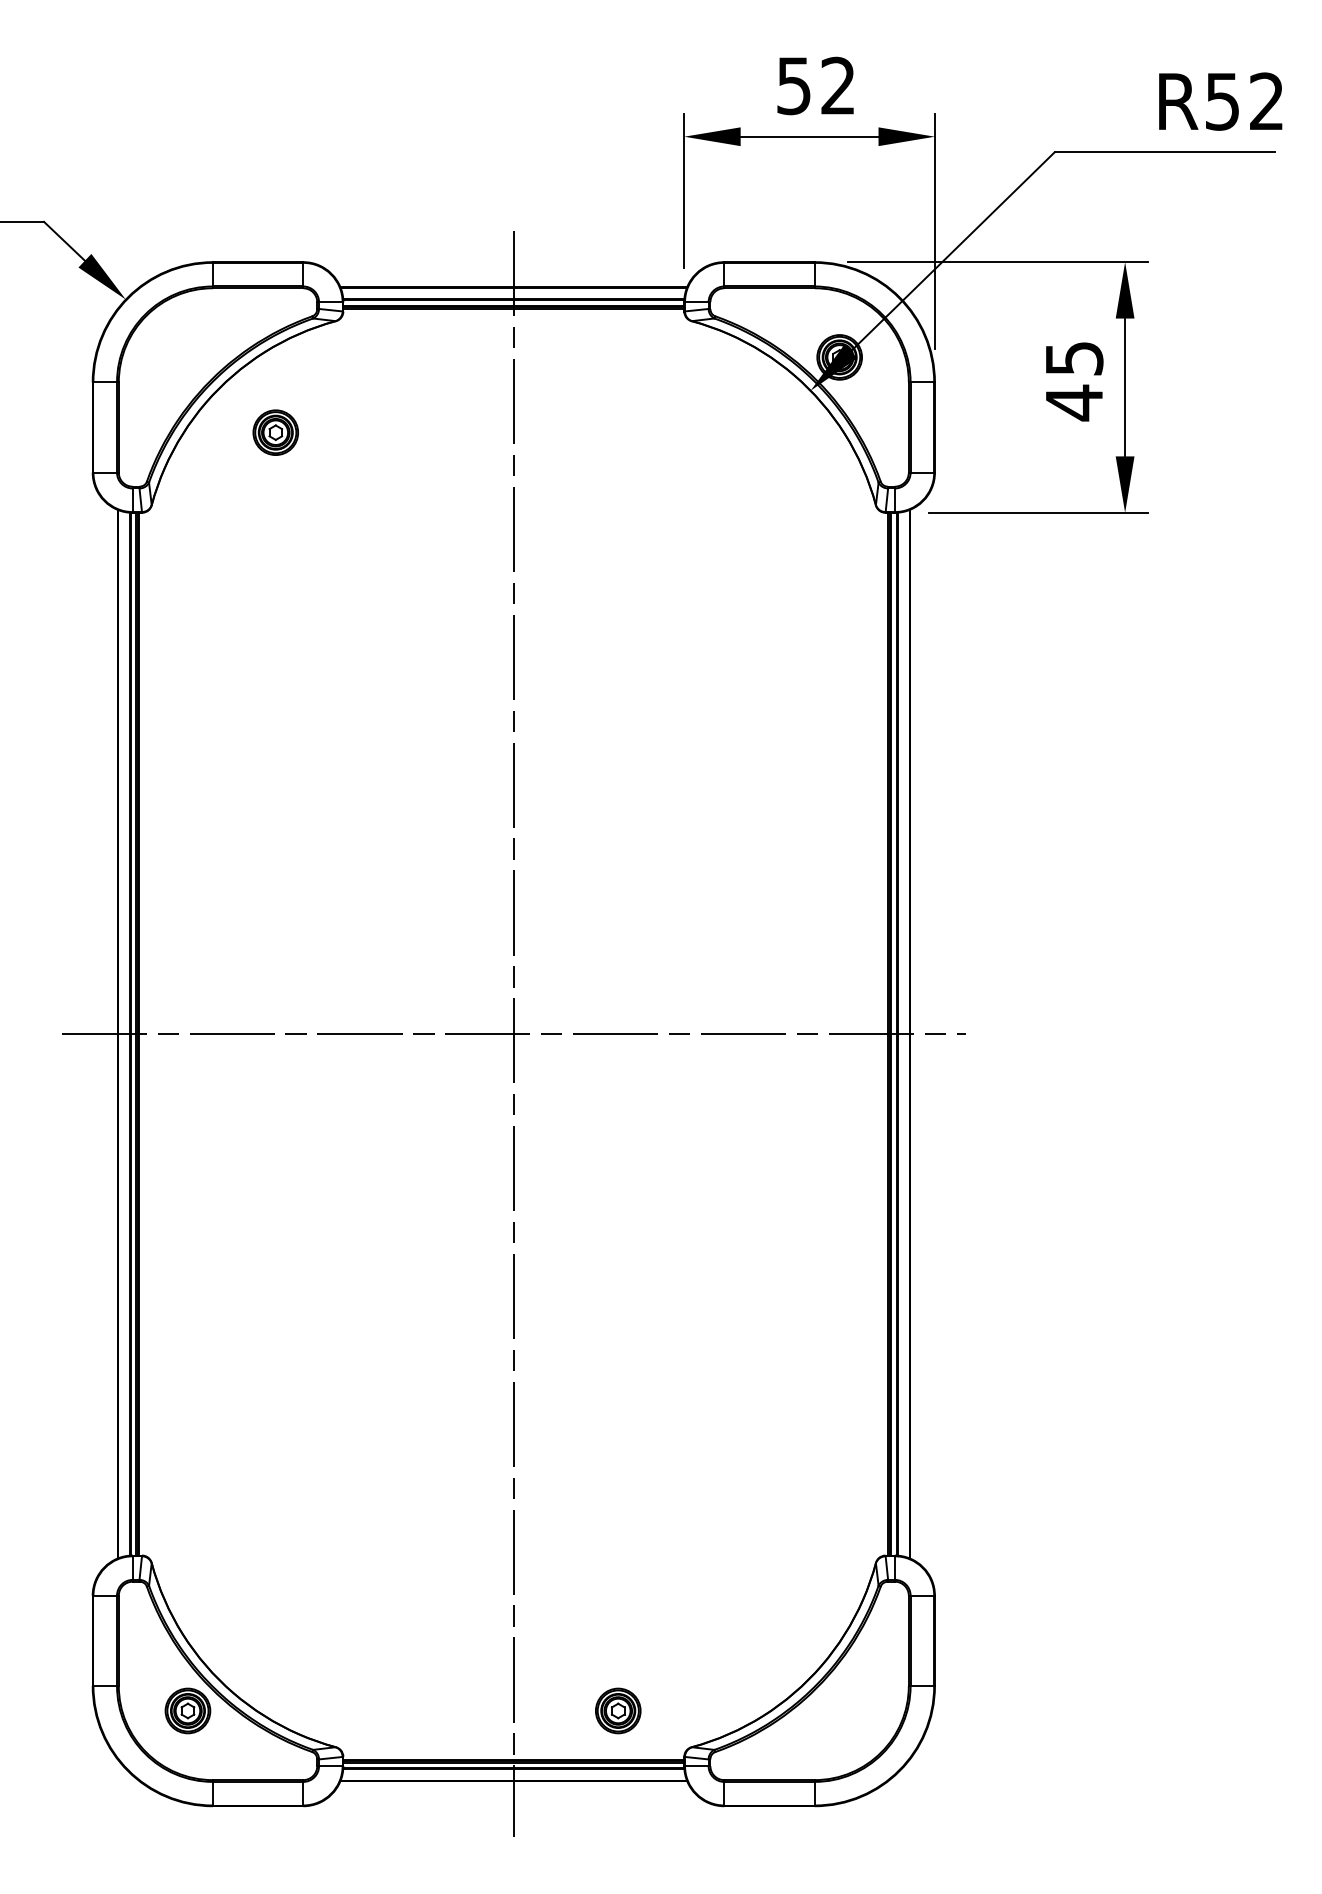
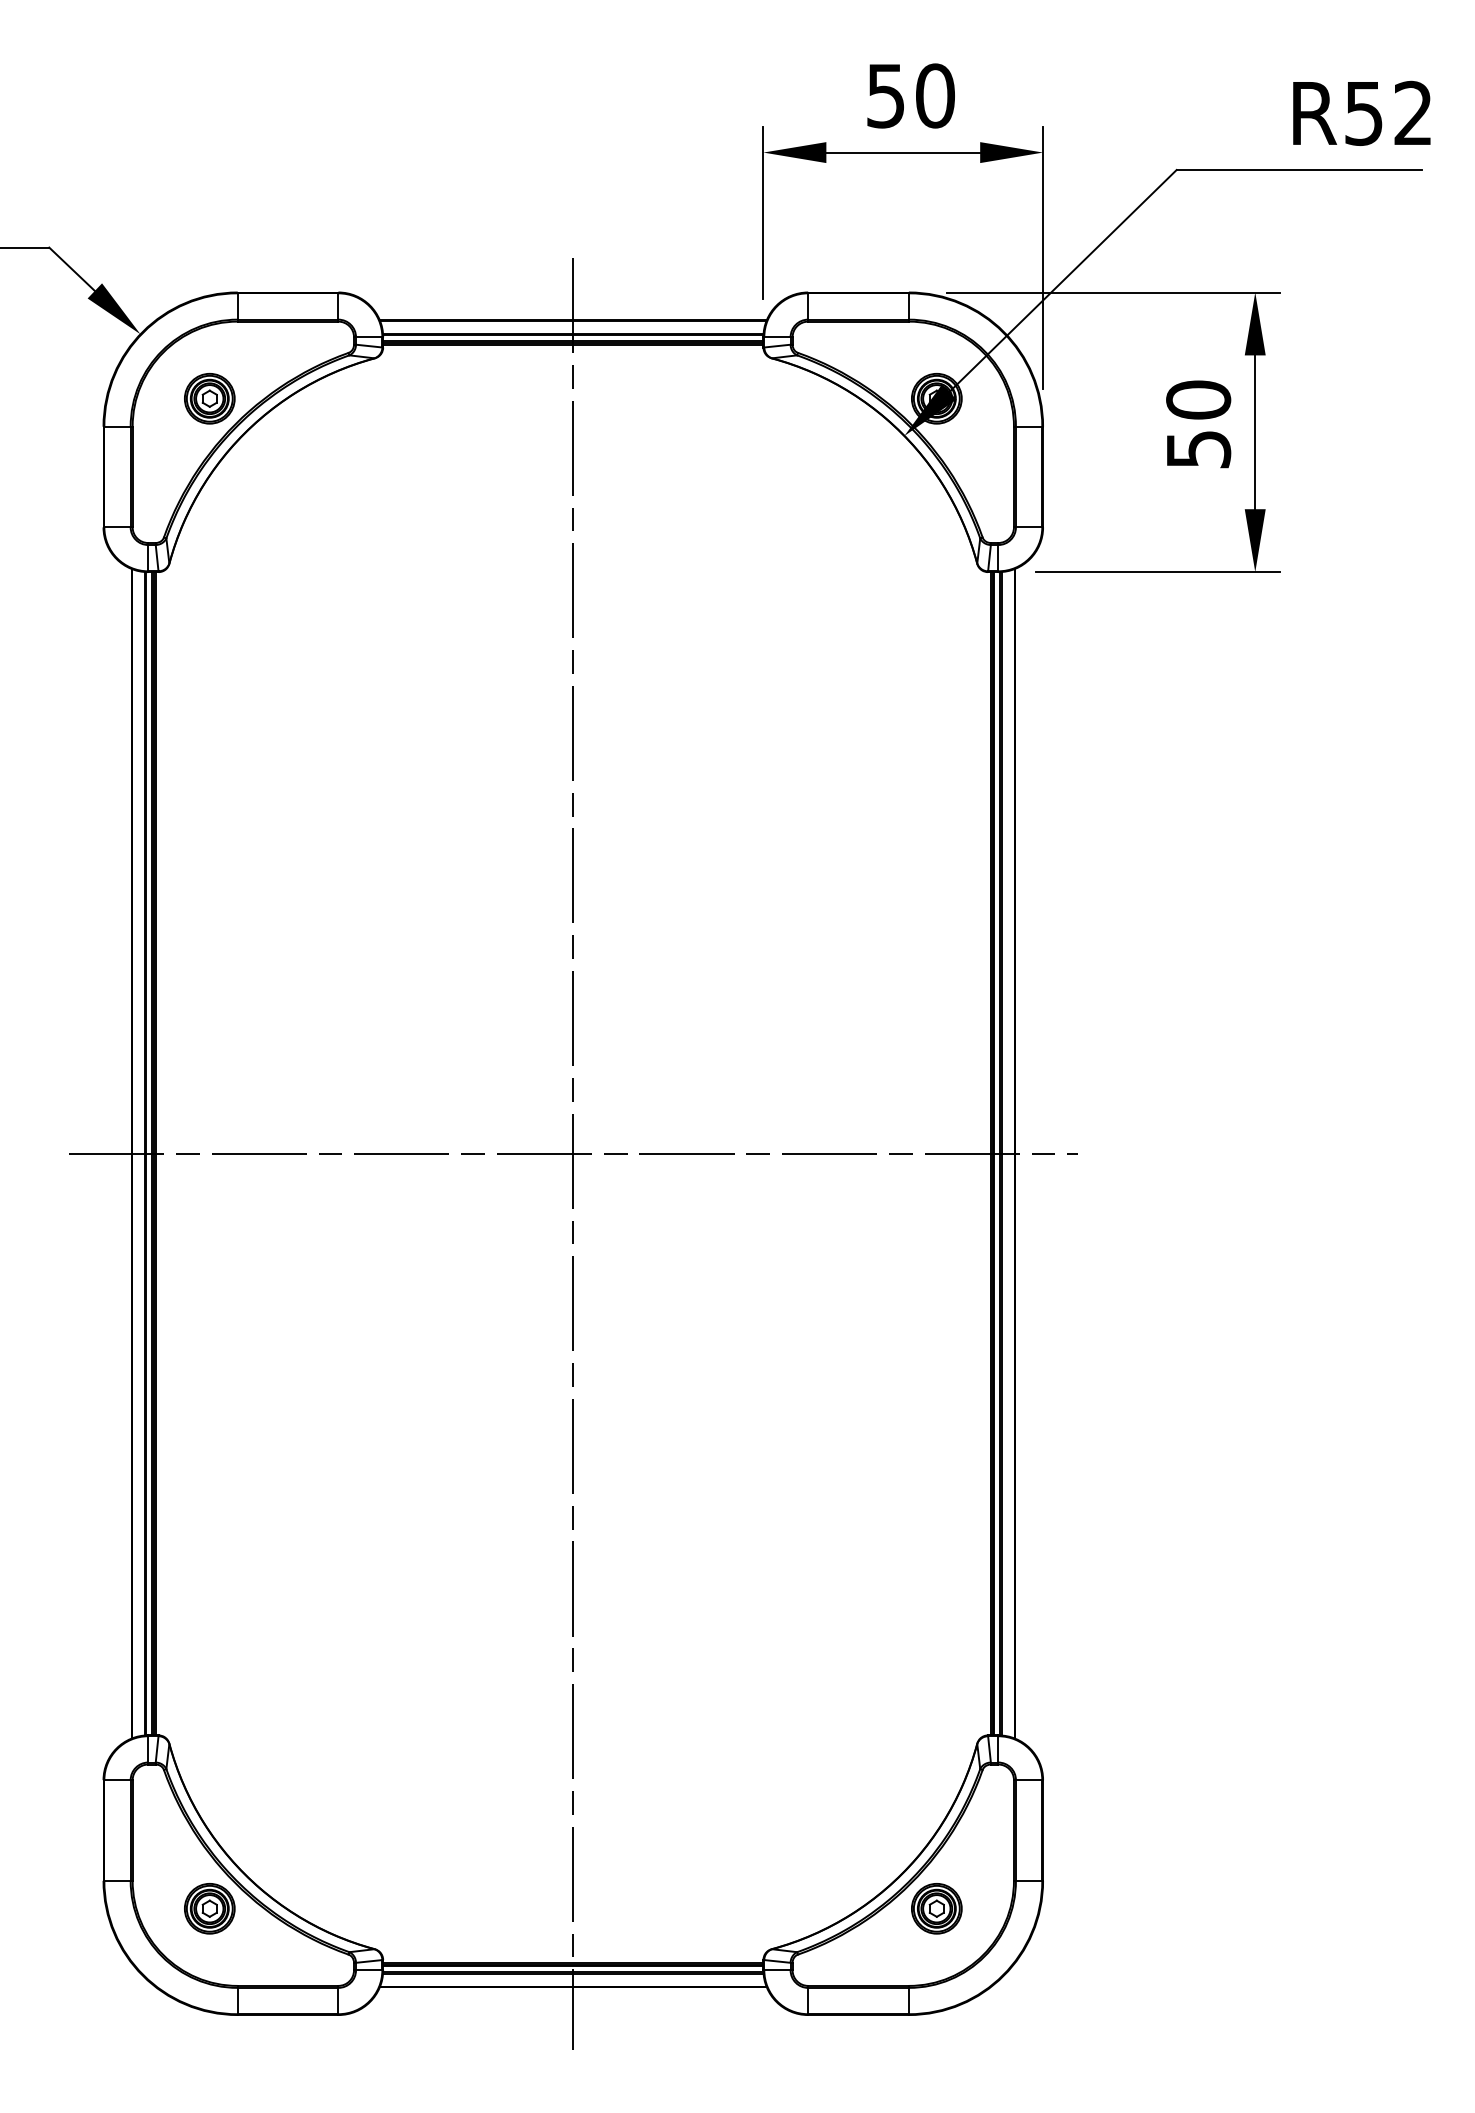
text: (838, 85) -> (935, 95), 52 -> 50
text: (1074, 381) -> (1198, 425), 45 -> 50
part: (275, 432) -> (209, 398), moved
part: (617, 1710) -> (936, 1908), moved

